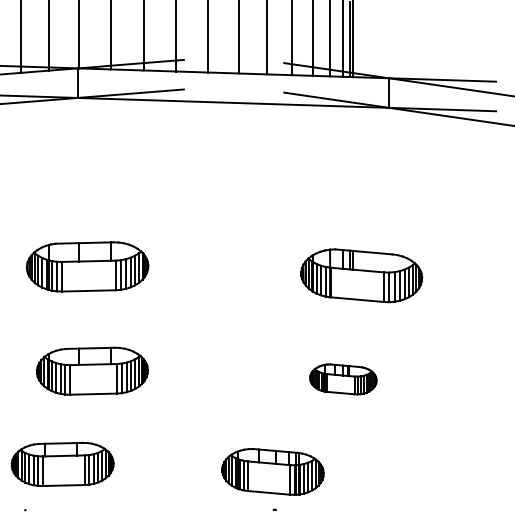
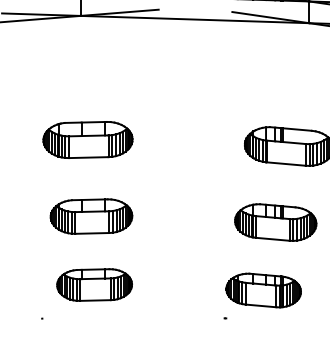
part: (343, 379) -> (275, 222), size x1.67
part: (62, 463) -> (94, 284), moved
part: (272, 471) -> (263, 290), moved

